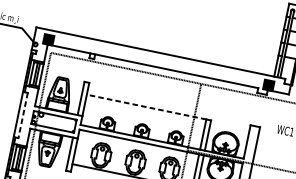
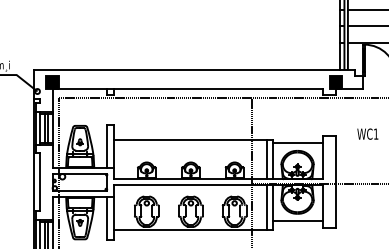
line: (146, 107) -> (190, 140), dashed -> solid
line: (23, 115) -> (40, 182), dashed -> solid
line: (230, 126) -> (298, 143), added

